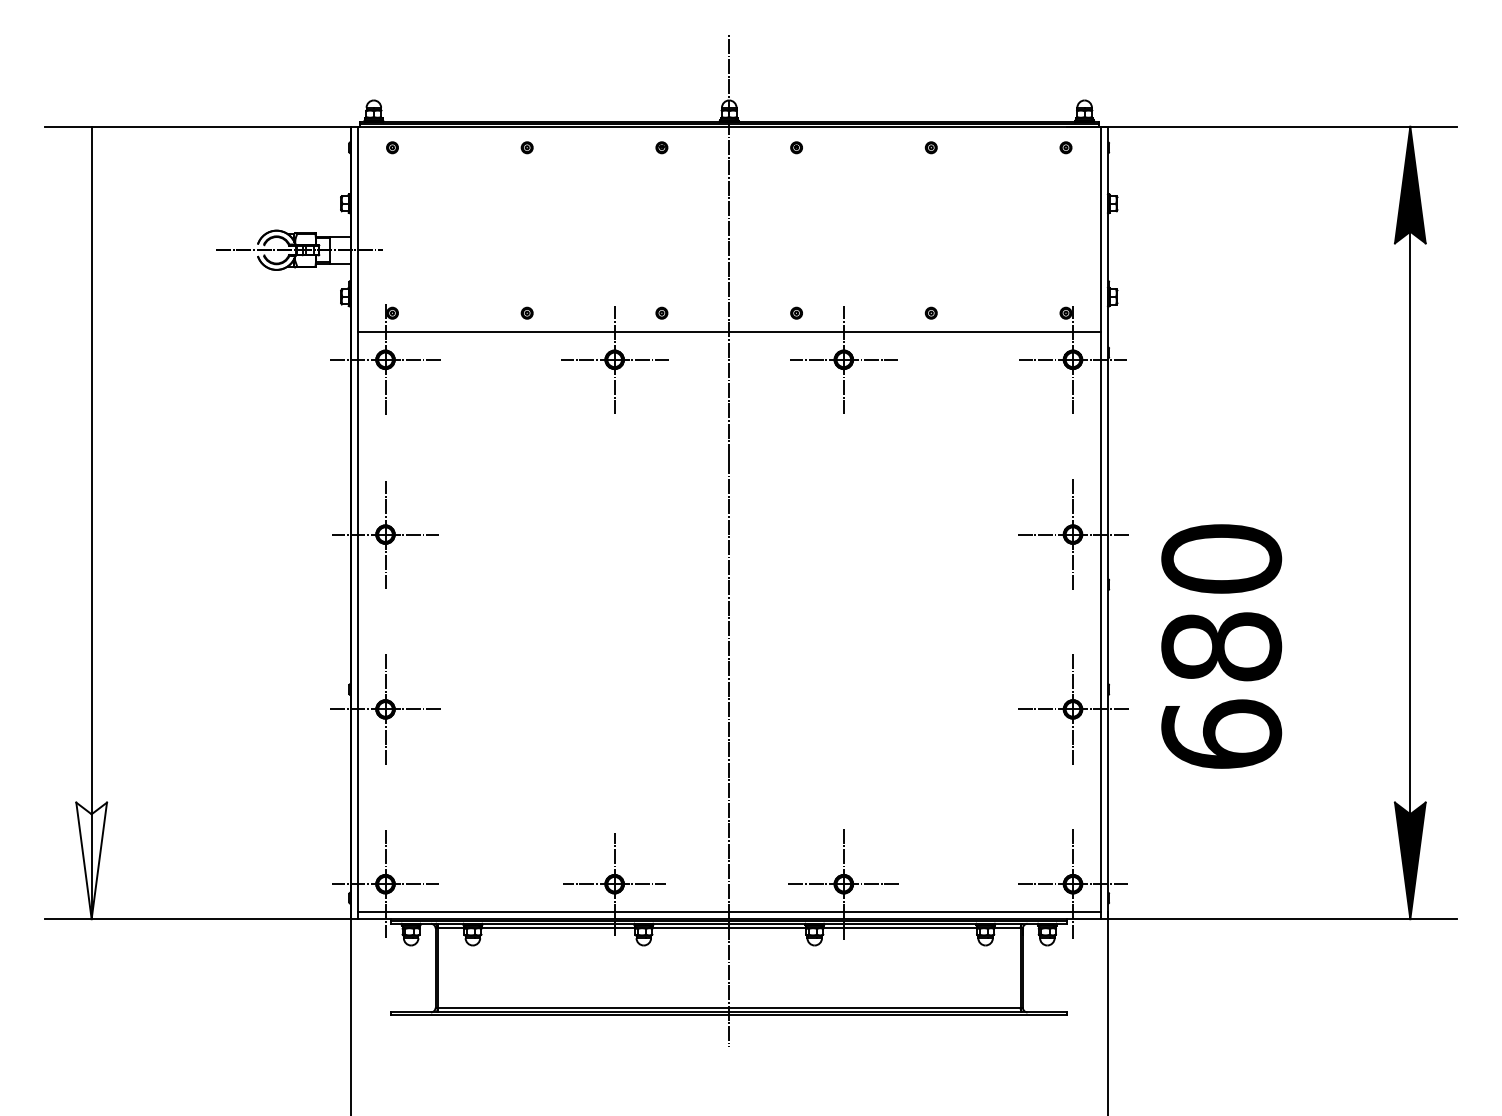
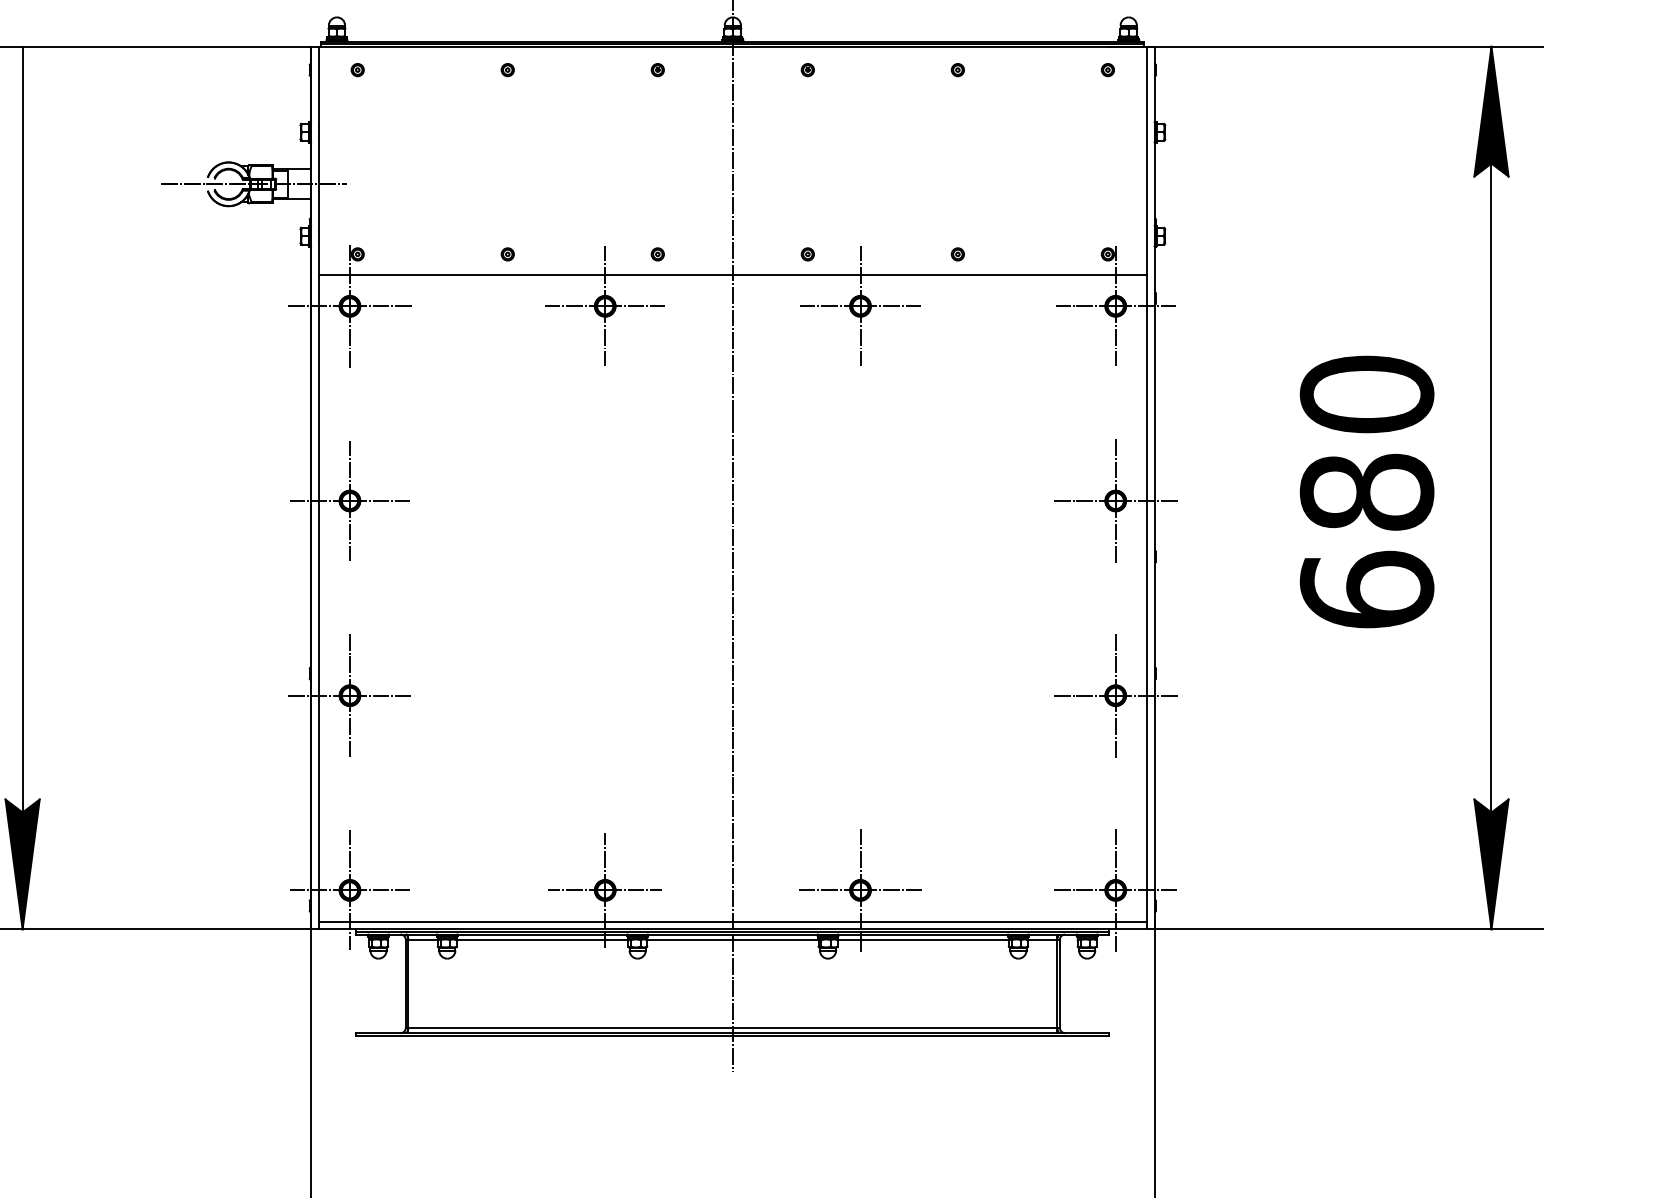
text: (1221, 646) -> (1366, 491), moved
fill: (91, 860) -> (22, 864), added

